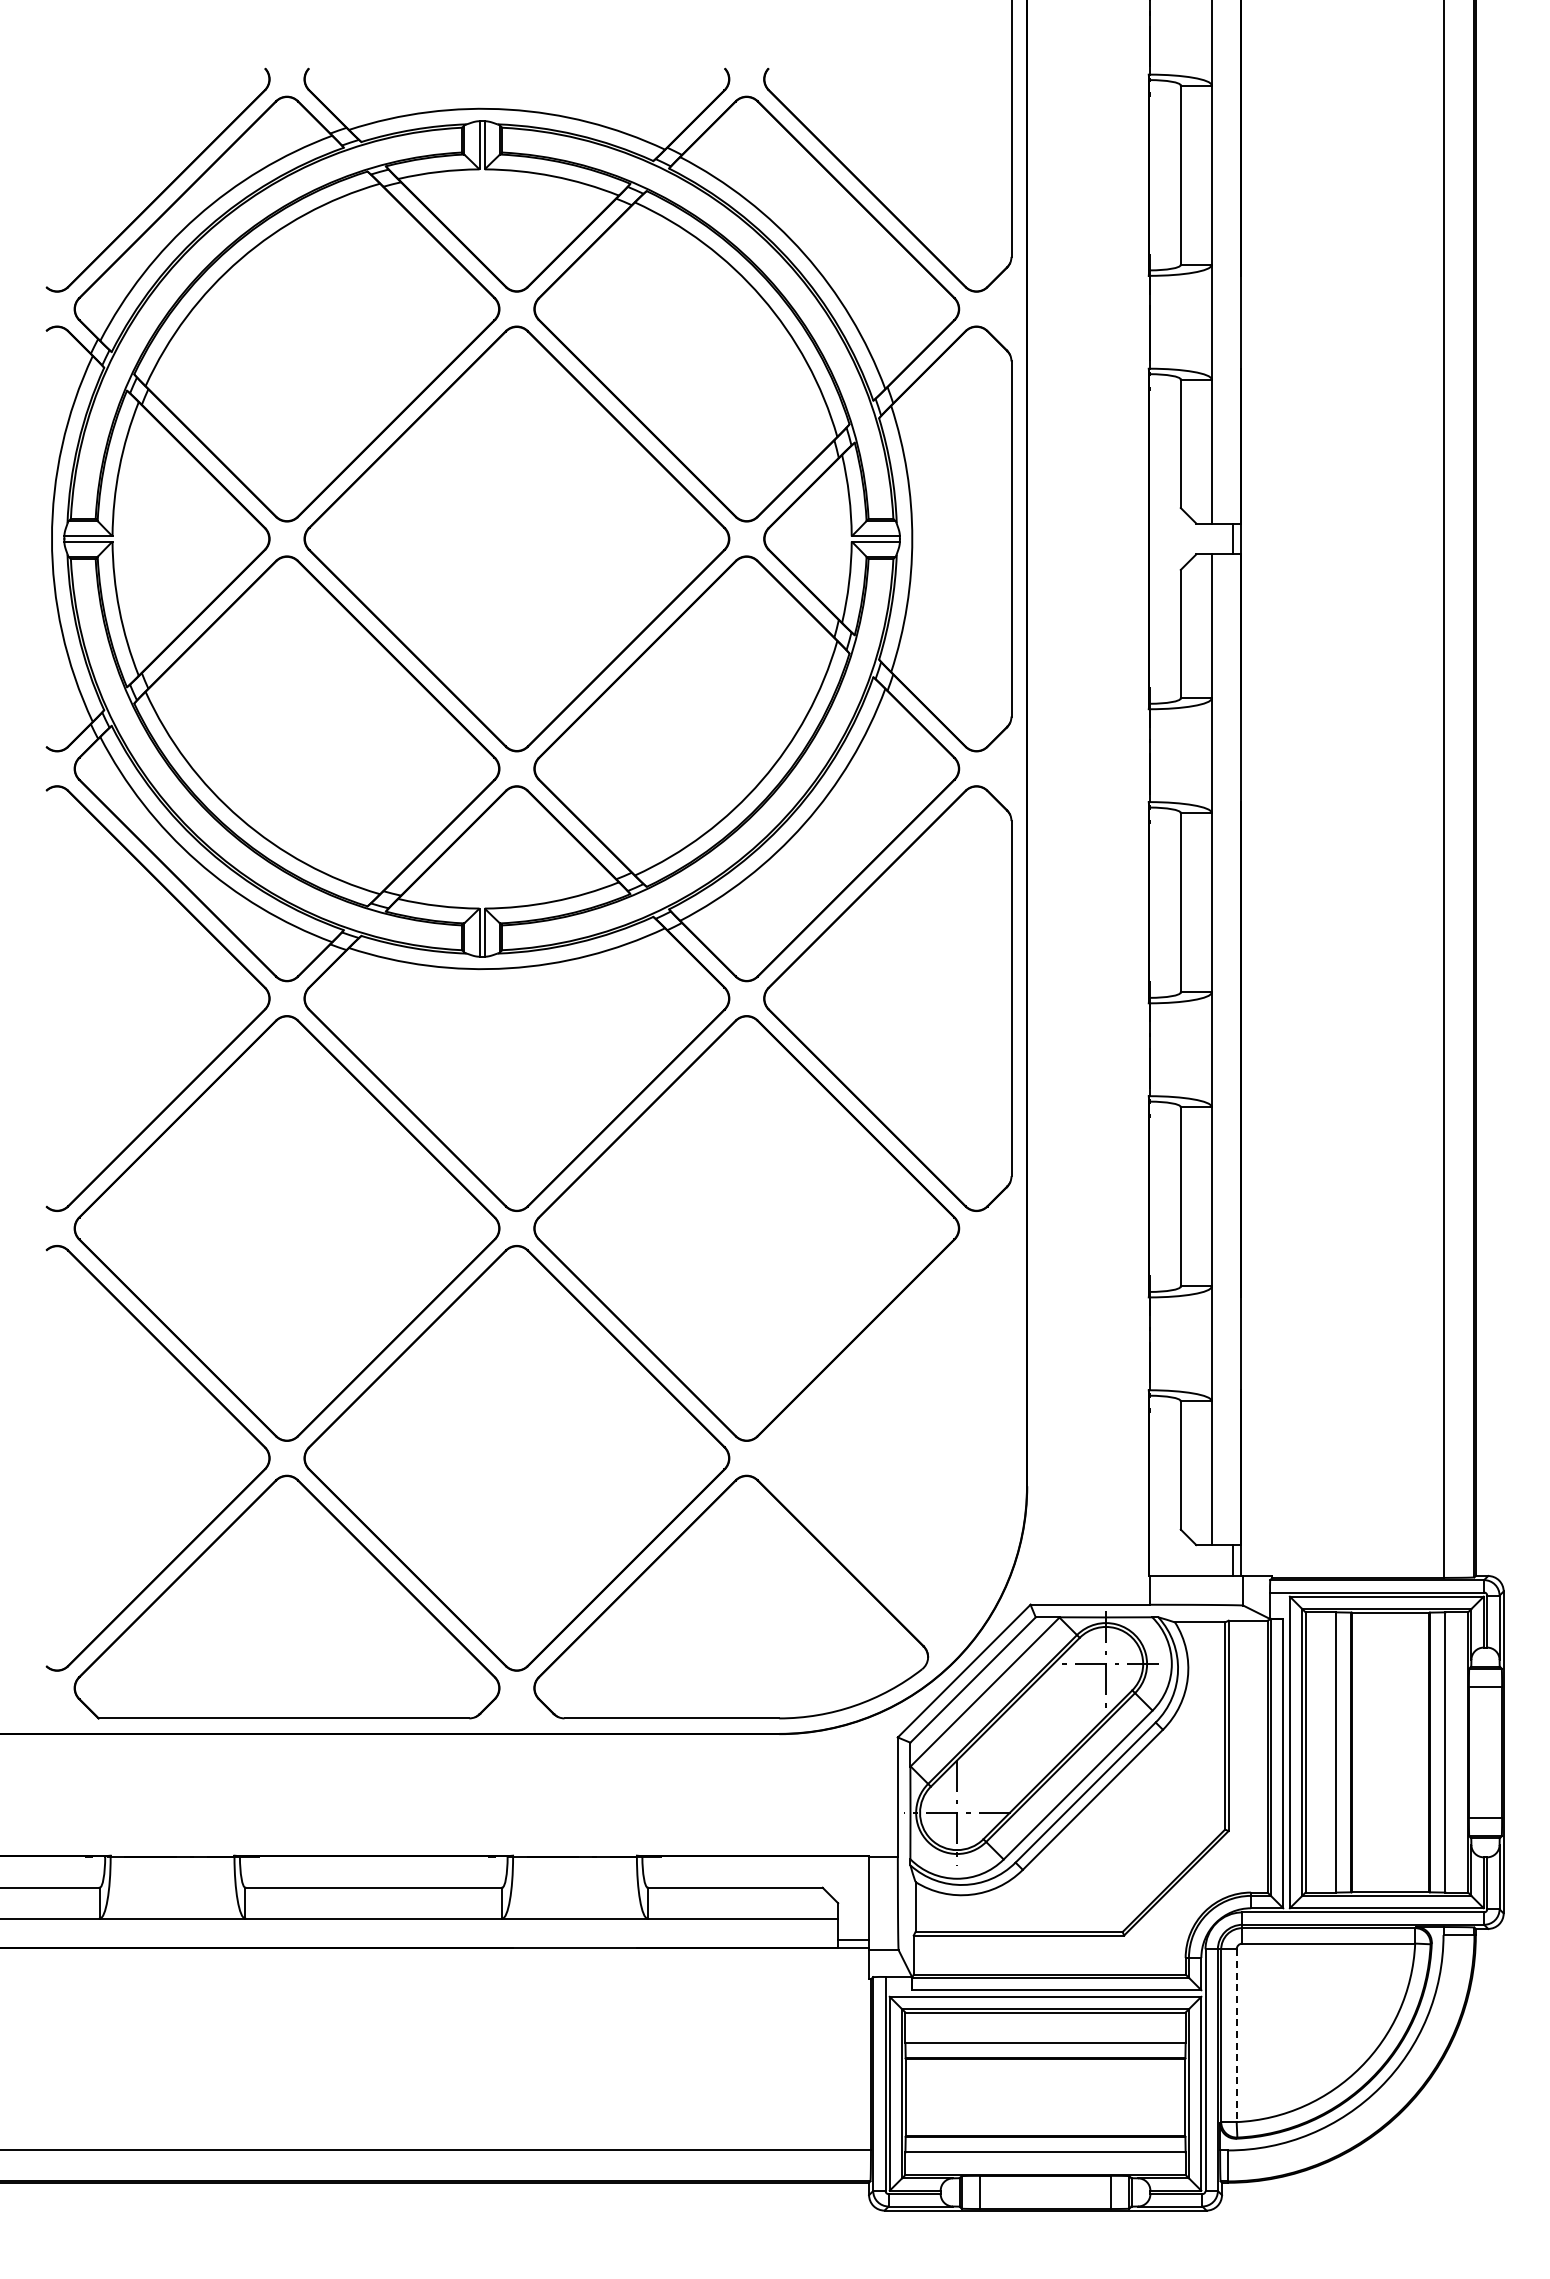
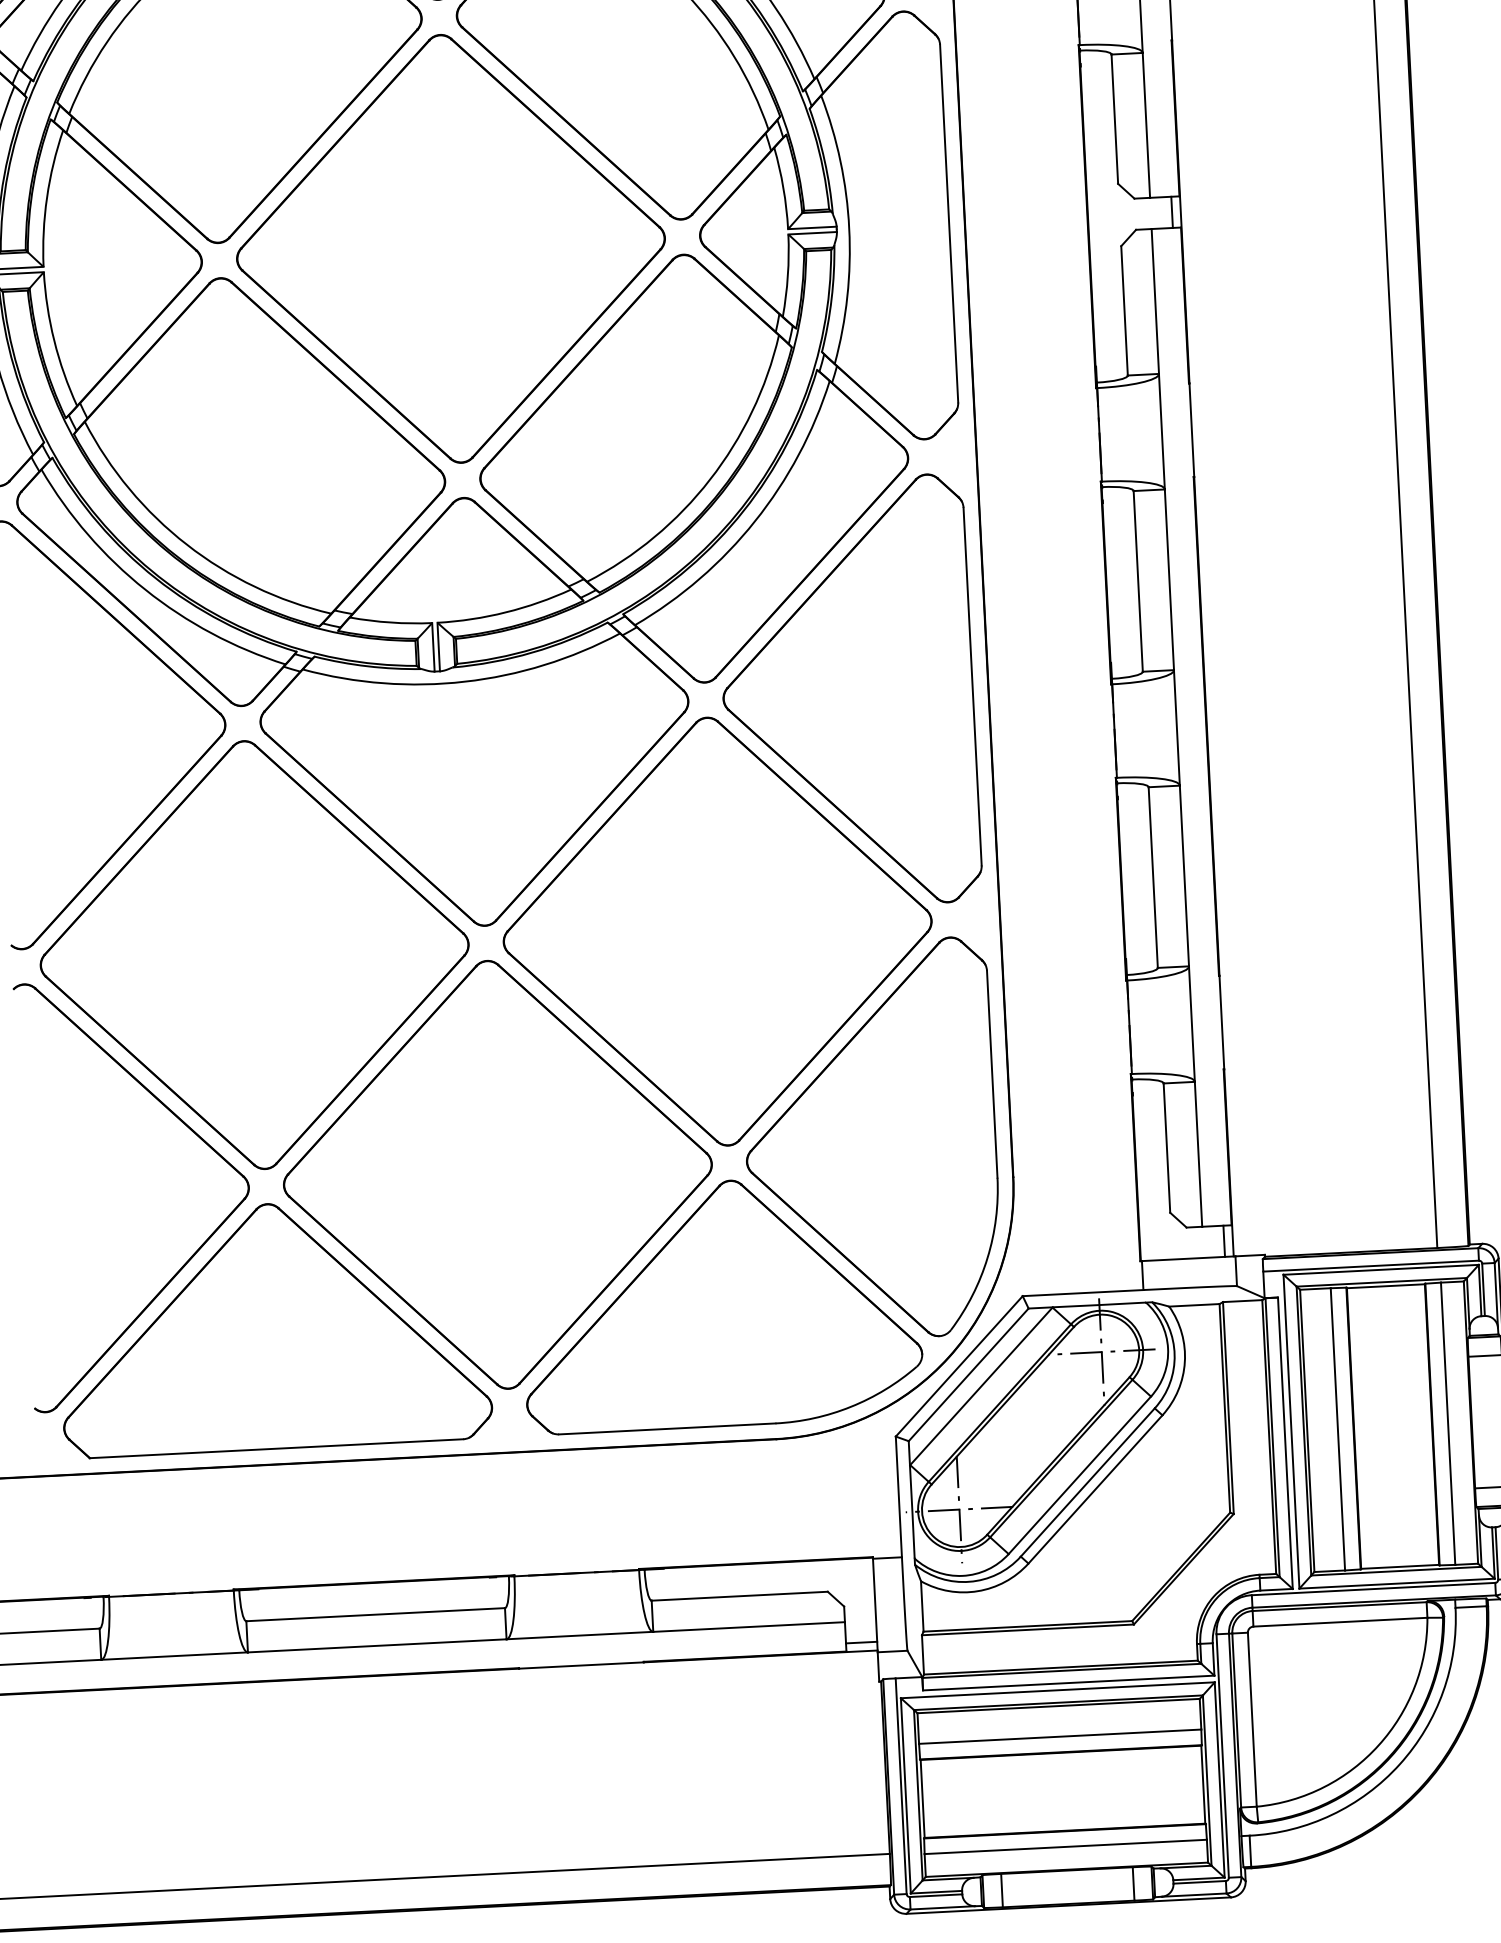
part: (887, 1443) -> (870, 1141), added
line: (1236, 2036) -> (1252, 1720), dashed -> solid

